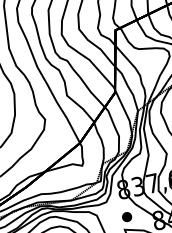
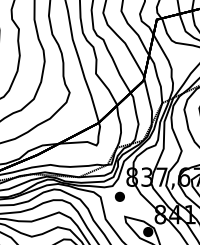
part: (126, 216) -> (119, 196), moved

